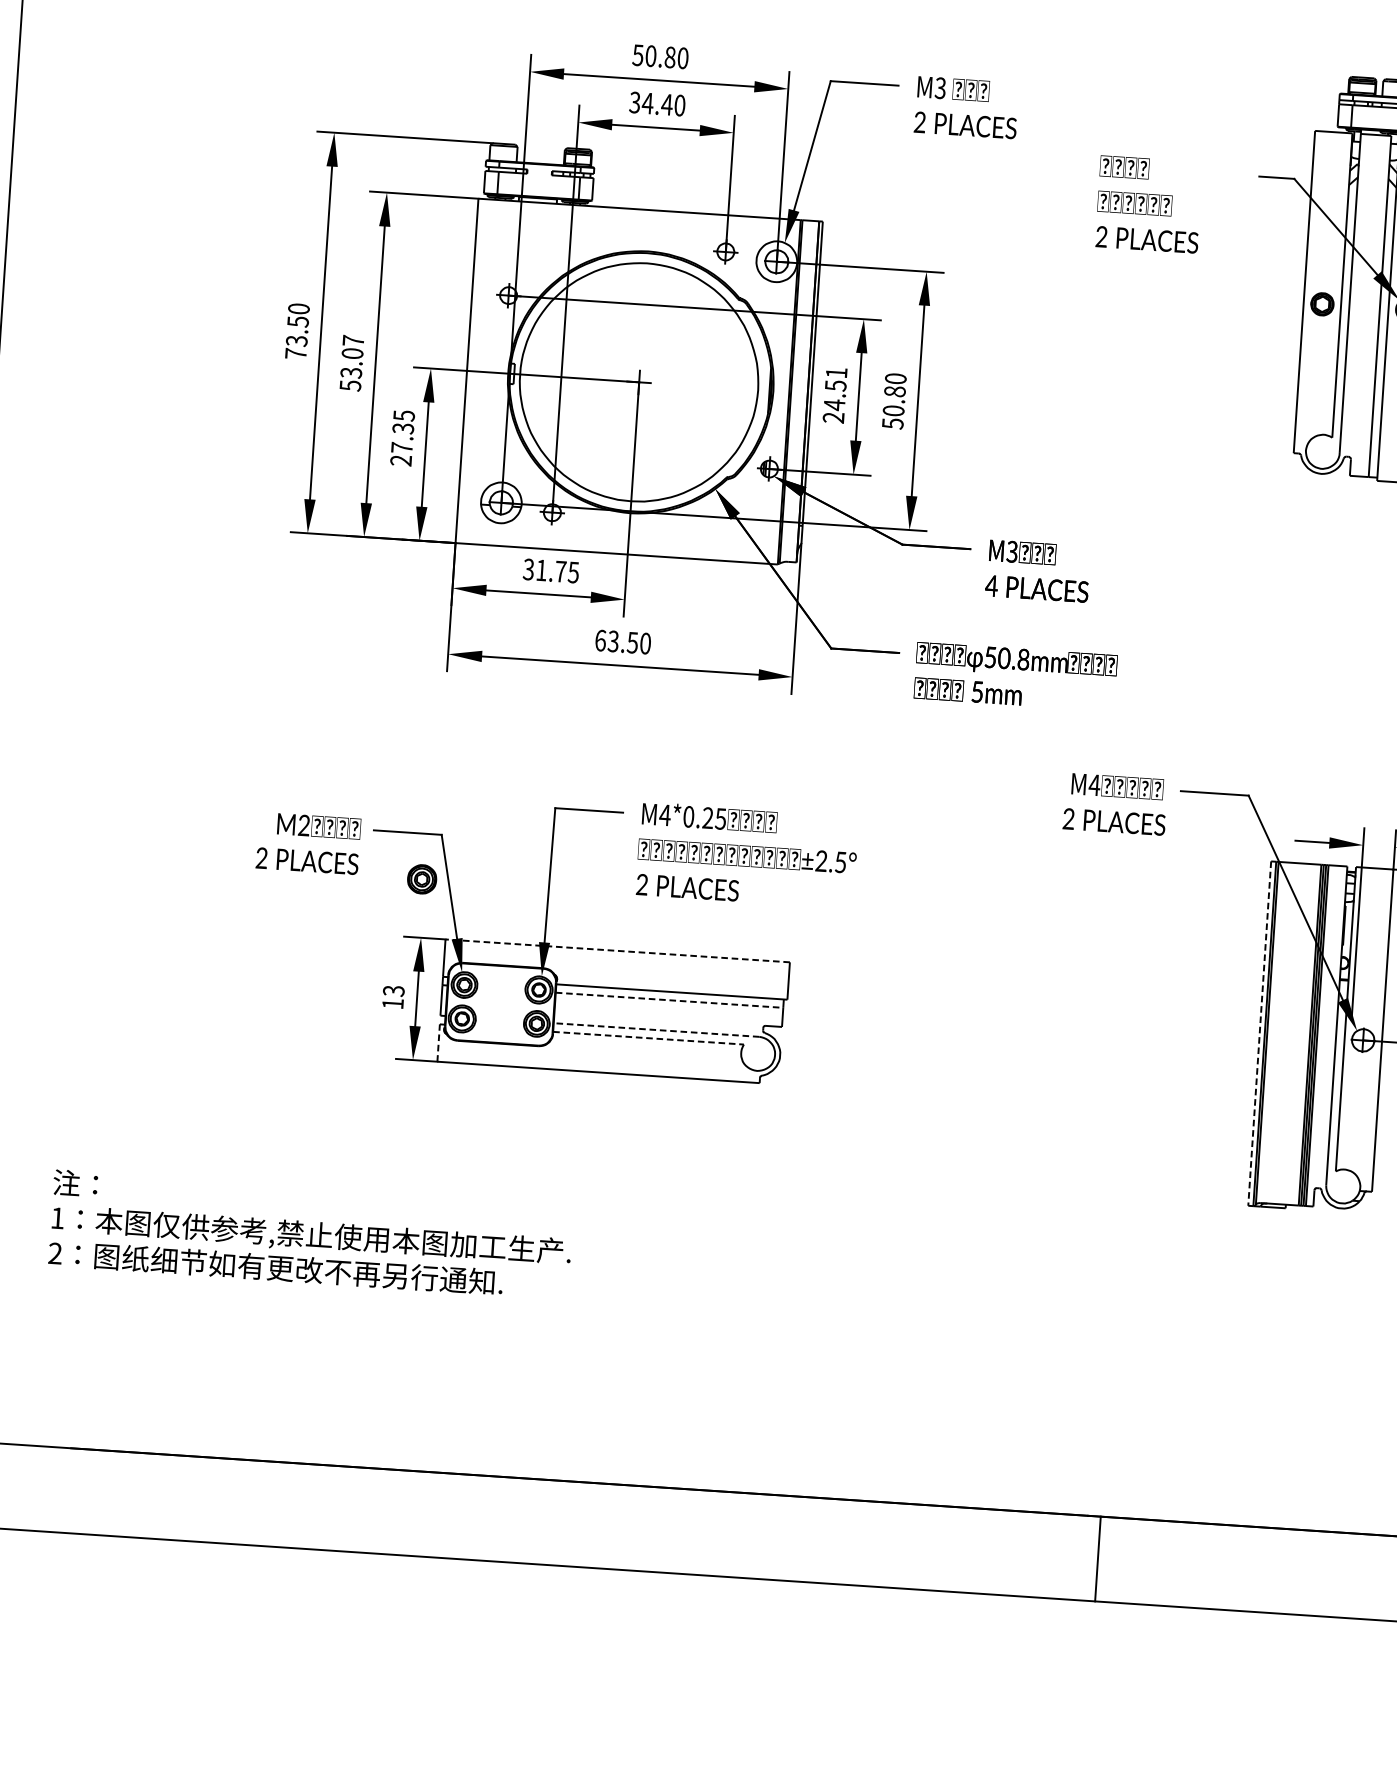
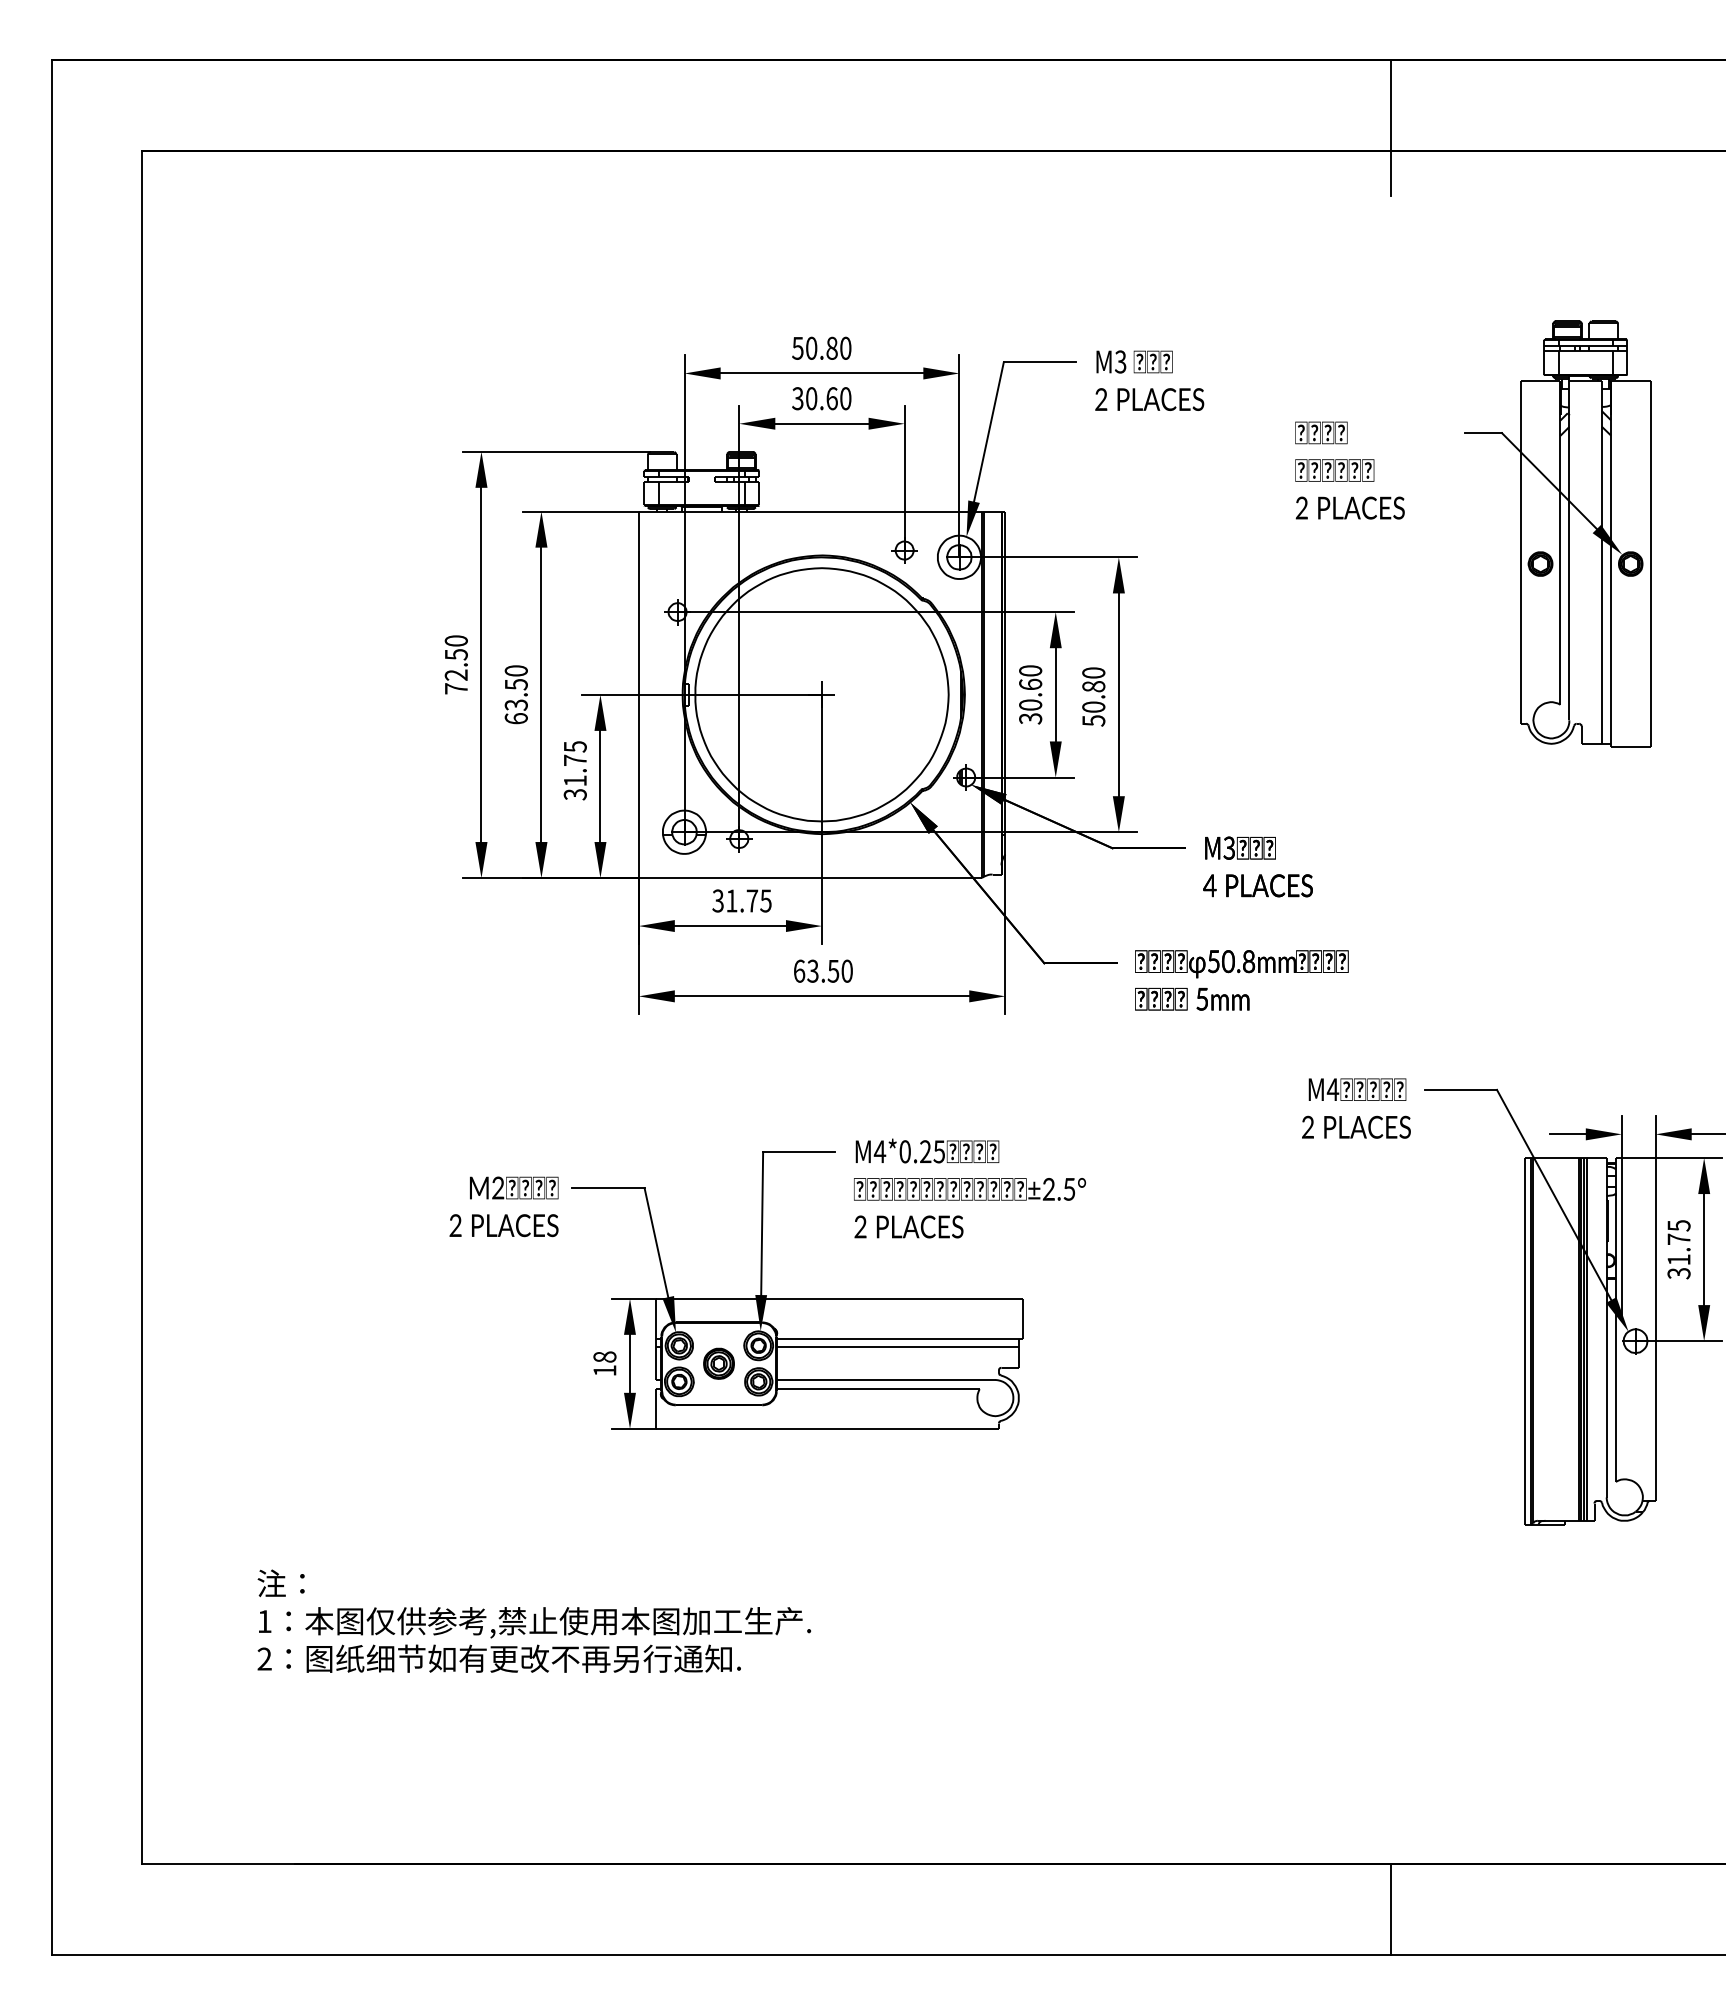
text: (657, 103) -> (821, 398), 34.40 -> 30.60
text: (297, 340) -> (456, 674), 73.50 -> 72.50
text: (351, 362) -> (515, 694), 53.07 -> 63.50
text: (835, 395) -> (1030, 694), 24.51 -> 30.60
text: (401, 444) -> (574, 777), 27.35 -> 31.75
part: (421, 879) -> (718, 1363), moved
line: (616, 950) -> (838, 1298), dashed -> solid
text: (393, 990) -> (604, 1356), 13 -> 18
line: (670, 1000) -> (898, 1347), dashed -> solid
line: (656, 1029) -> (885, 1379), dashed -> solid
line: (1259, 1033) -> (1525, 1341), dashed -> solid
line: (648, 1038) -> (878, 1389), dashed -> solid
line: (439, 1043) -> (656, 1409), dashed -> solid

